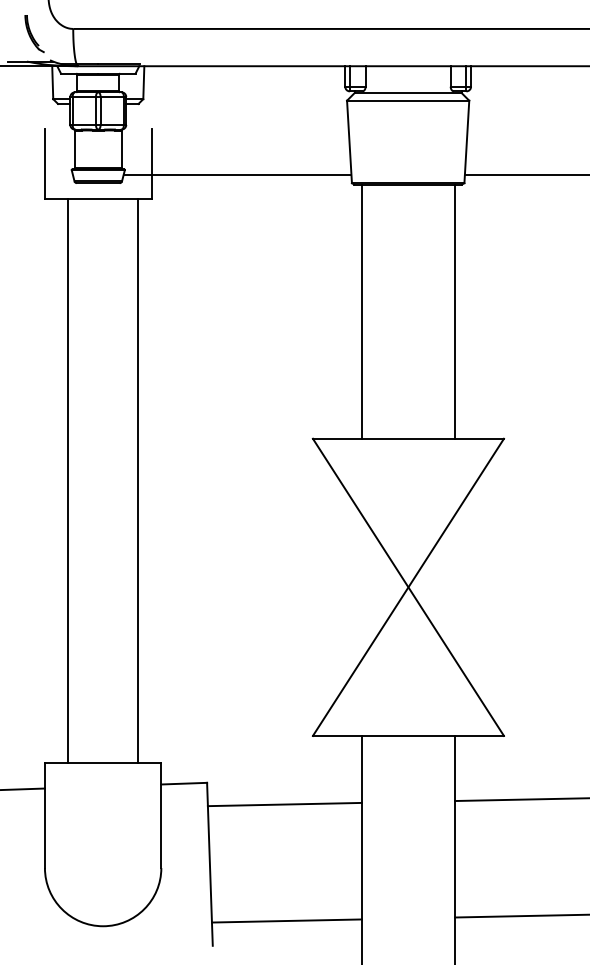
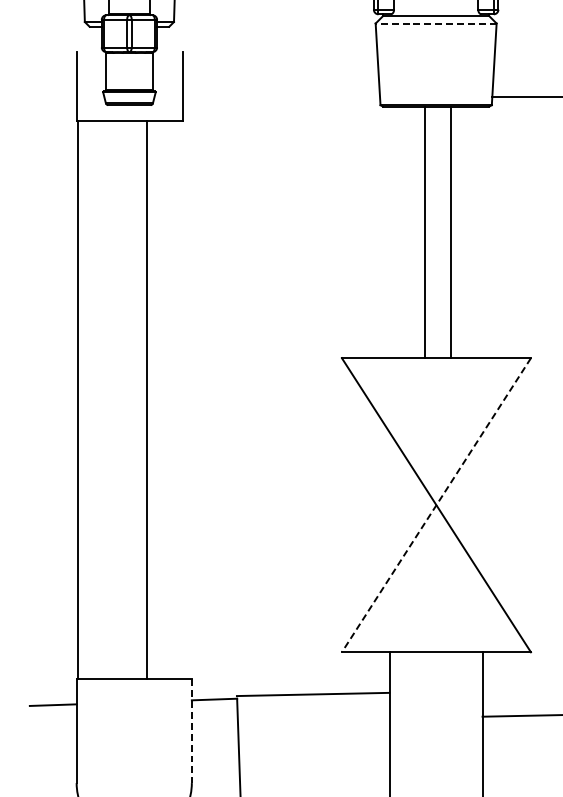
line: (407, 100) -> (435, 23), solid -> dashed
line: (237, 175) -> (267, 97), removed
line: (361, 311) -> (424, 232), moved
line: (455, 311) -> (451, 232), moved
line: (68, 481) -> (78, 400), moved
line: (138, 481) -> (147, 400), moved
line: (408, 587) -> (436, 505), solid -> dashed
line: (284, 804) -> (312, 694), moved
line: (161, 816) -> (192, 732), solid -> dashed

